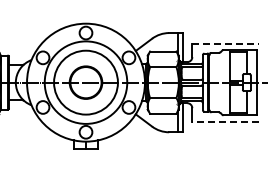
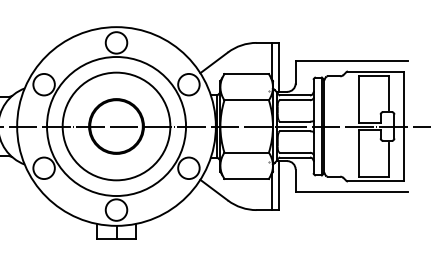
line: (226, 43) -> (353, 60), dashed -> solid
line: (225, 121) -> (351, 191), dashed -> solid

